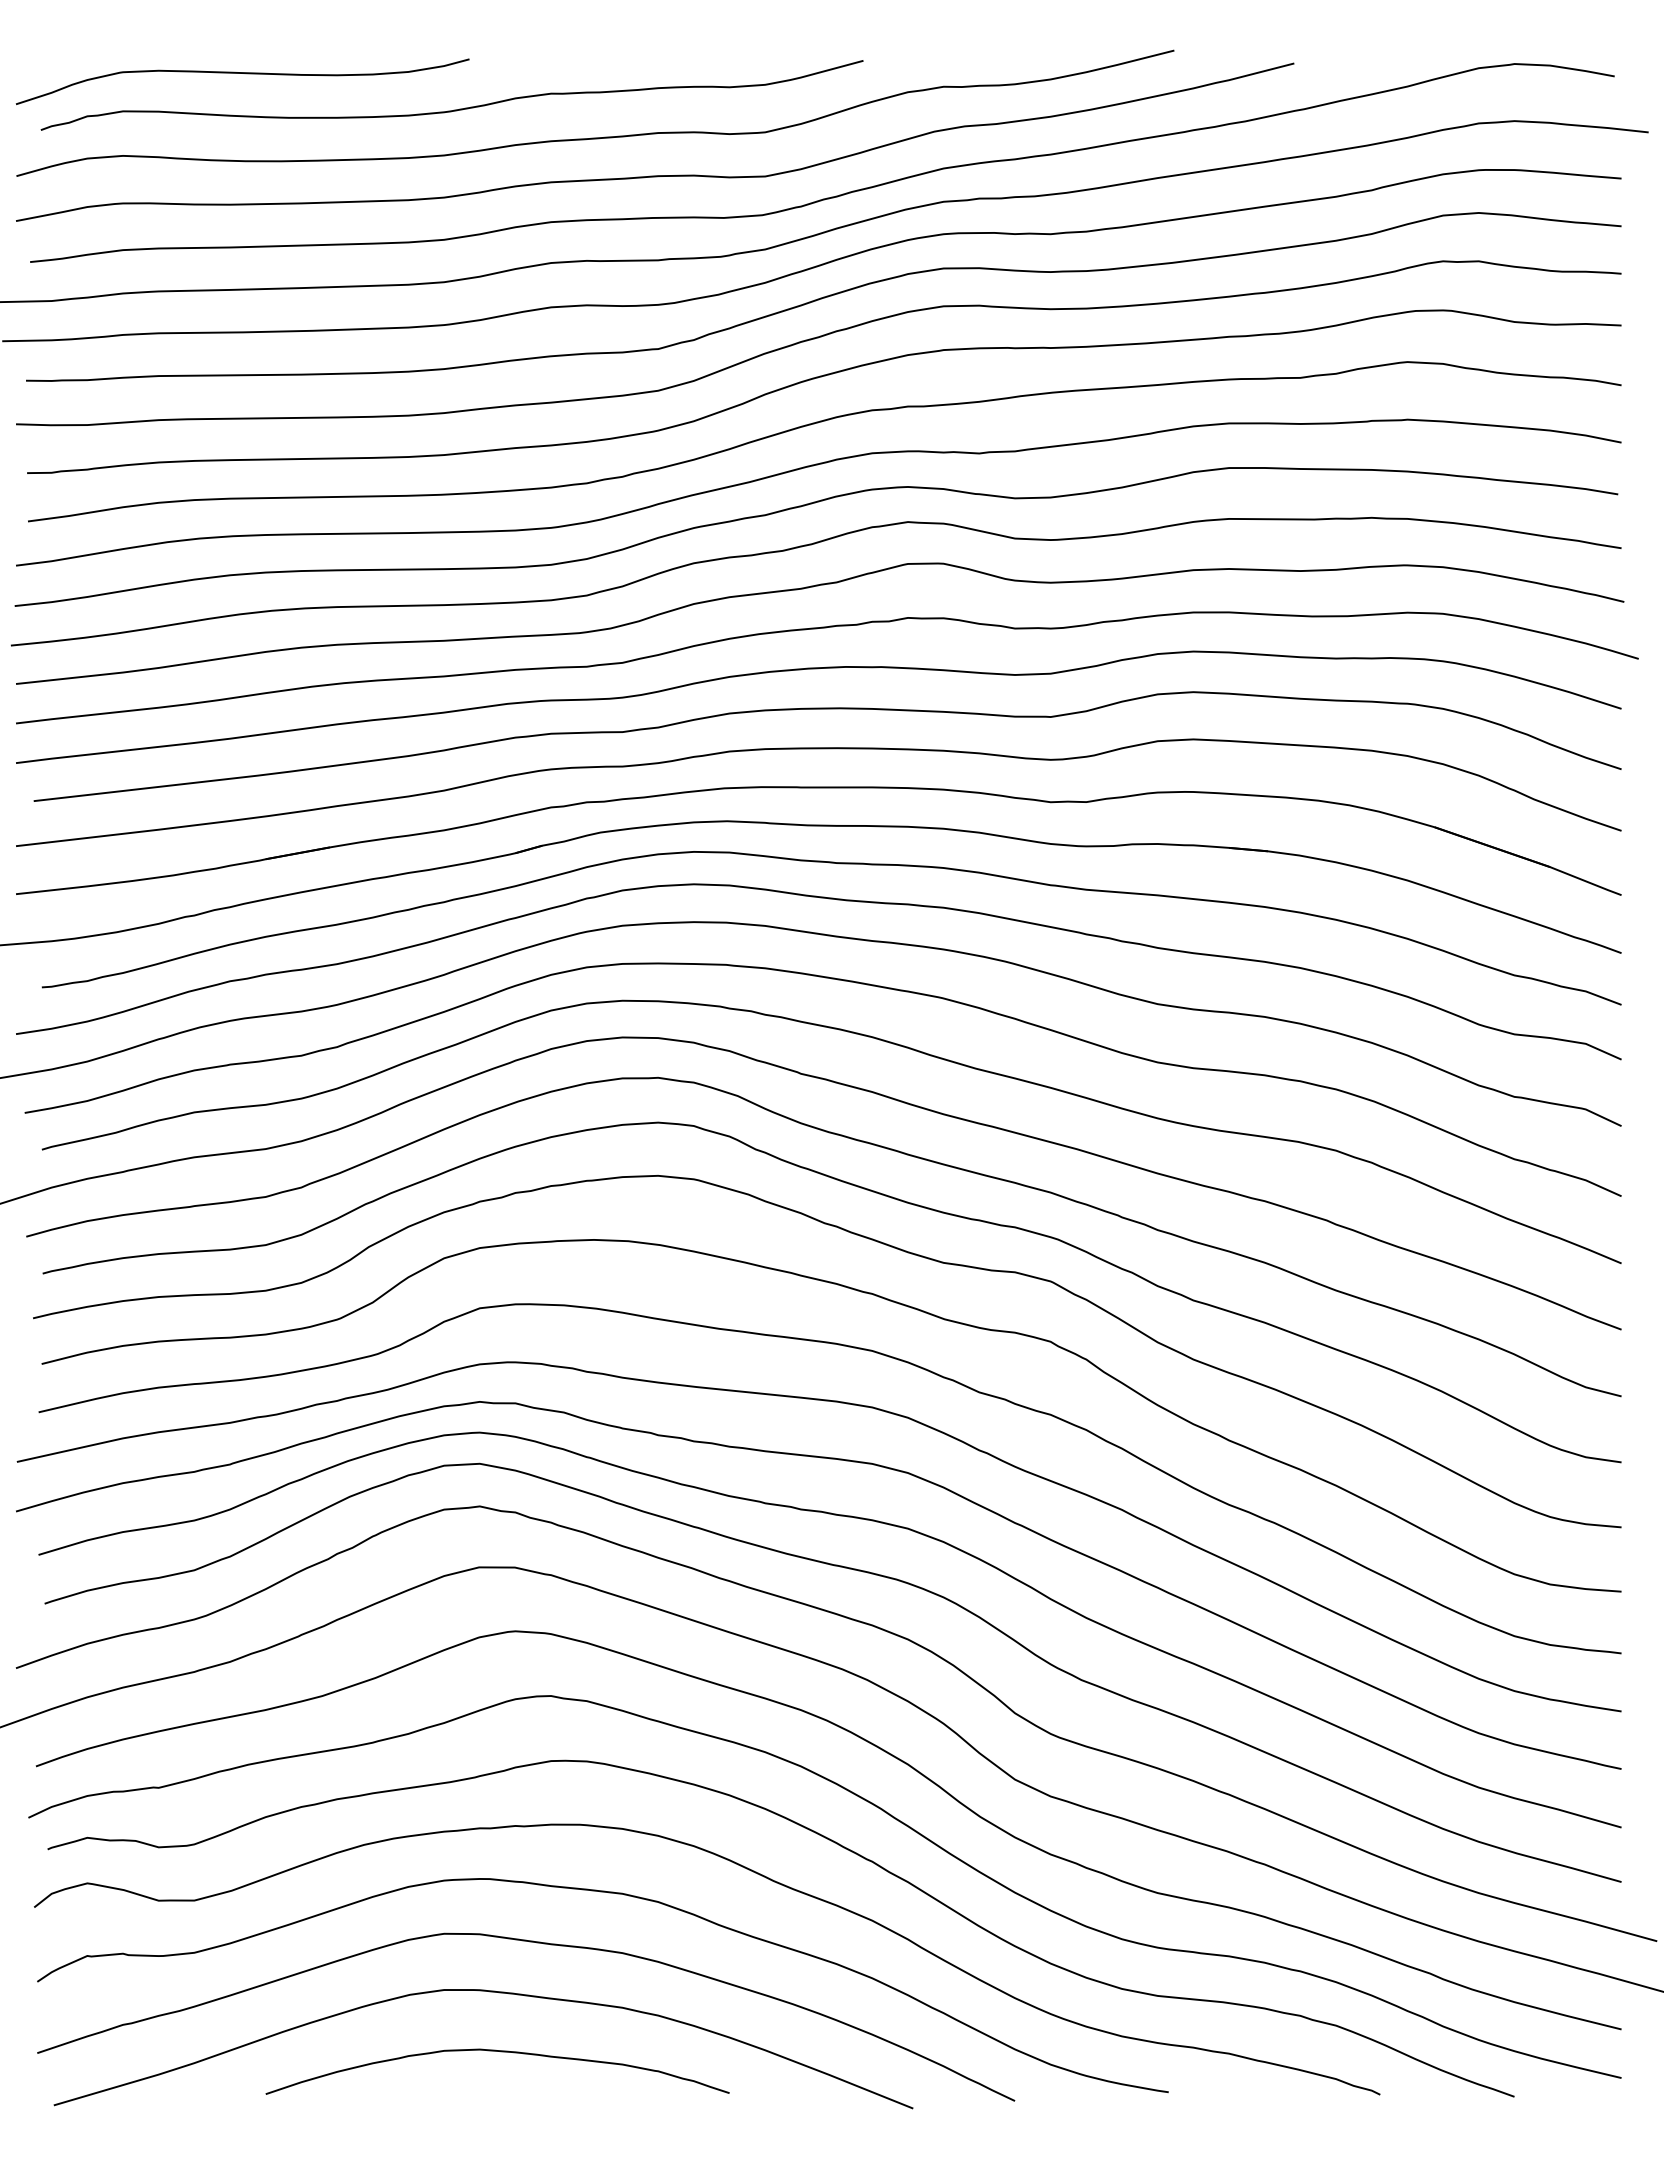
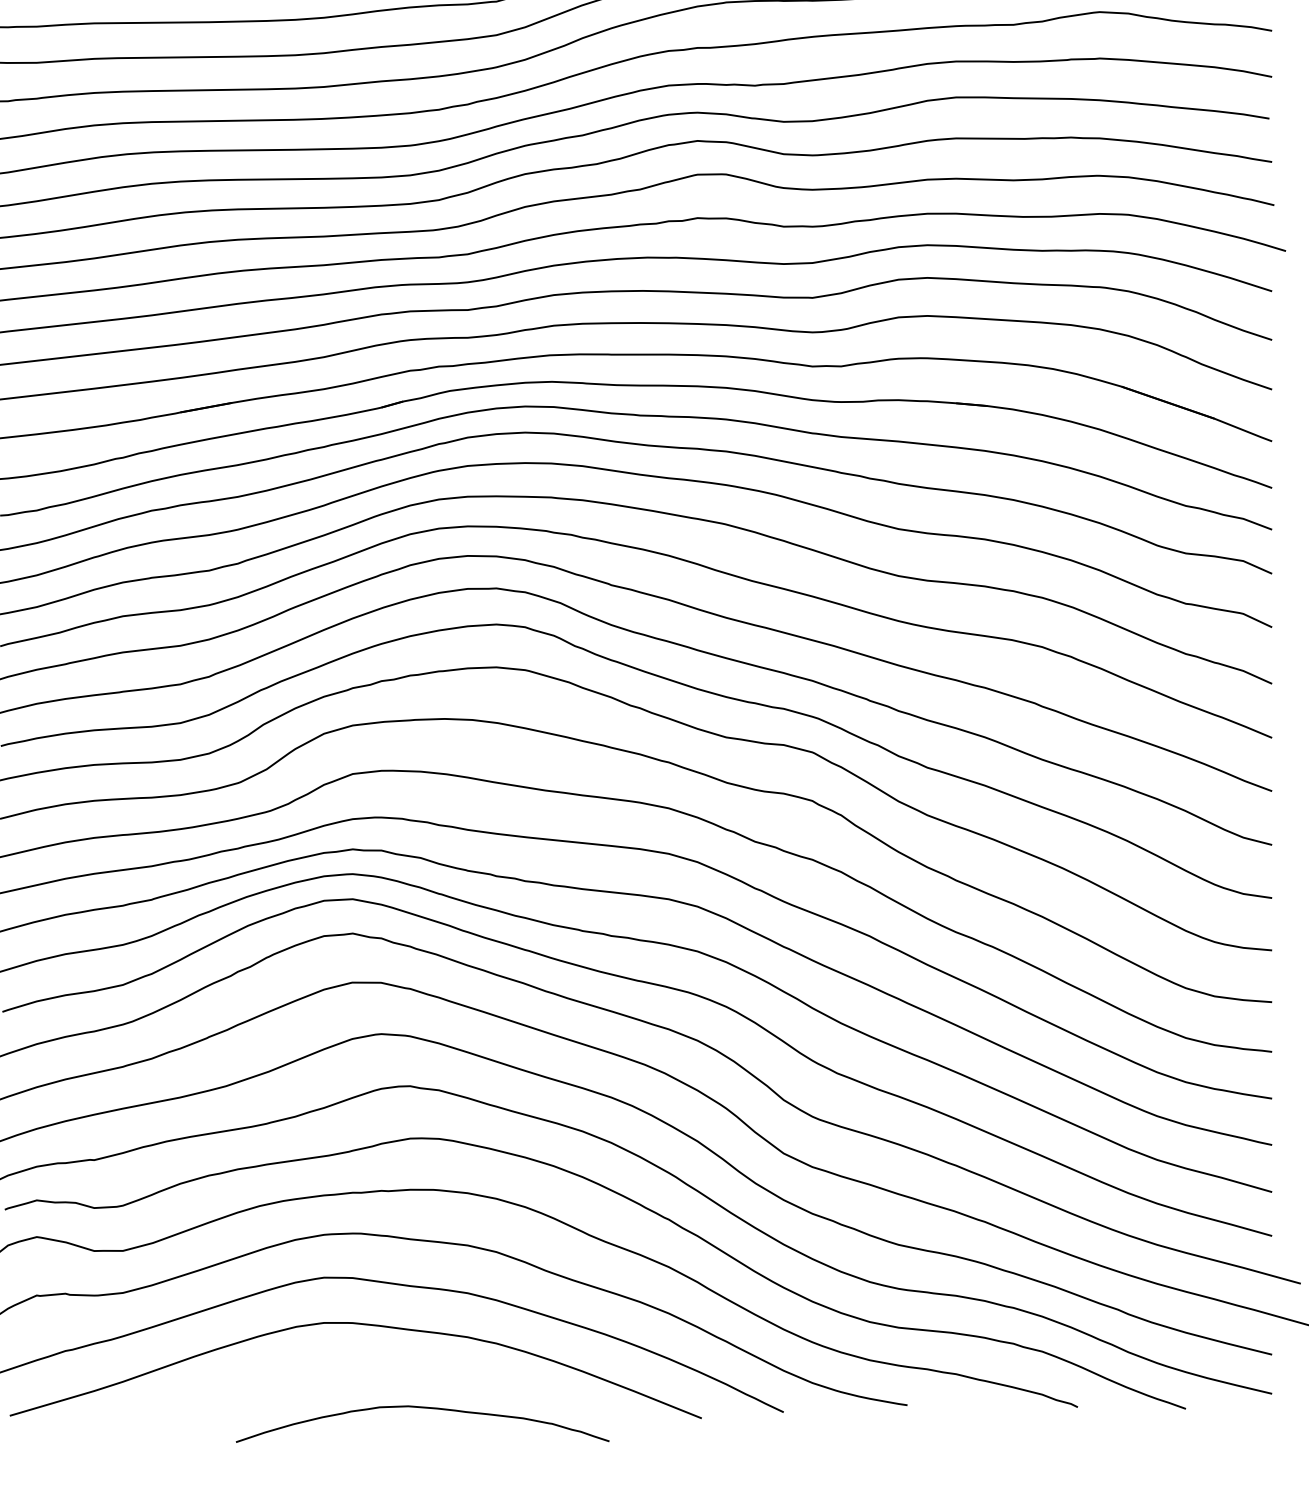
curve: (500, 2052) -> (425, 1408), moved

